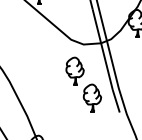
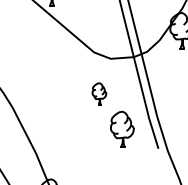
part: (75, 70) -> (99, 93), size x0.6

